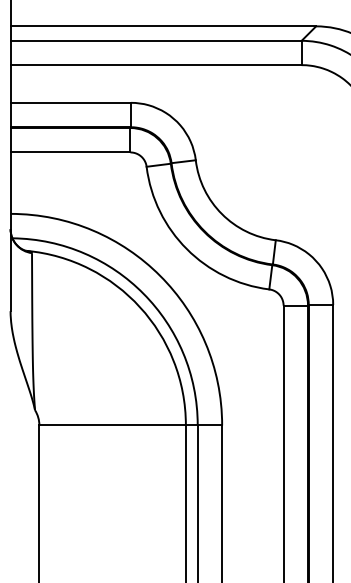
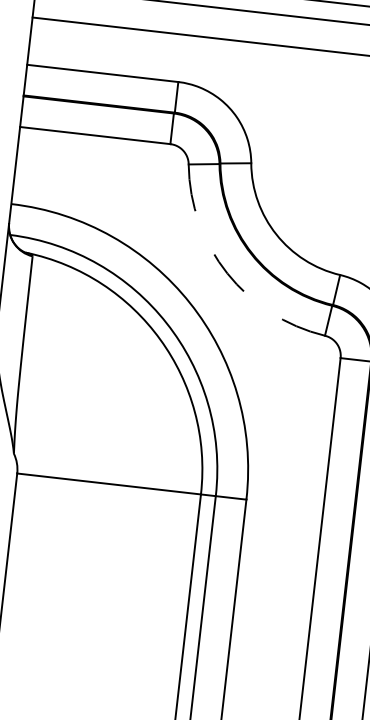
arc: (186, 249) -> (226, 273), solid -> dashed

